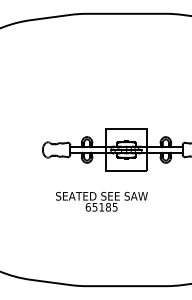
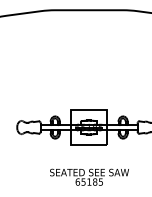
text: (101, 201) -> (89, 177), moved

